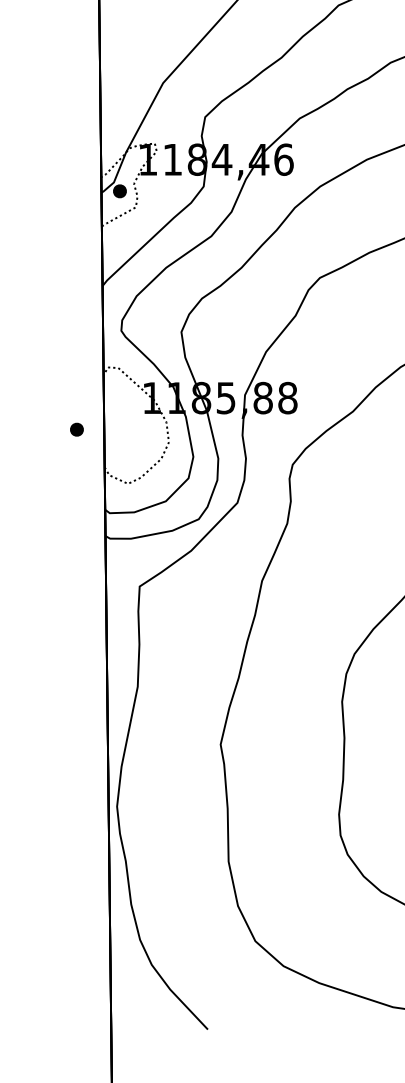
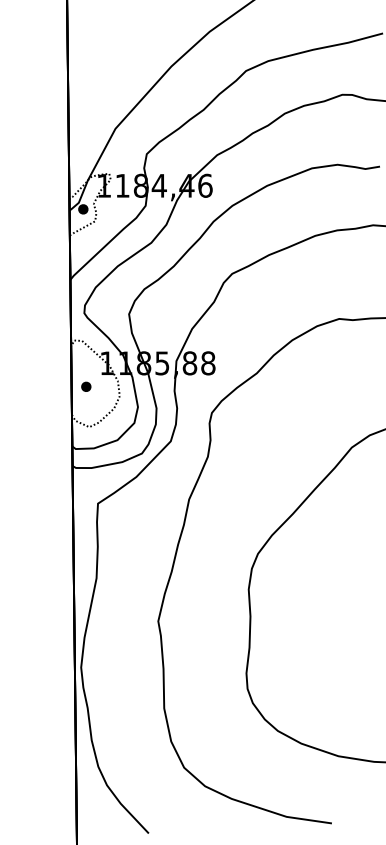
part: (77, 429) -> (86, 386), moved

